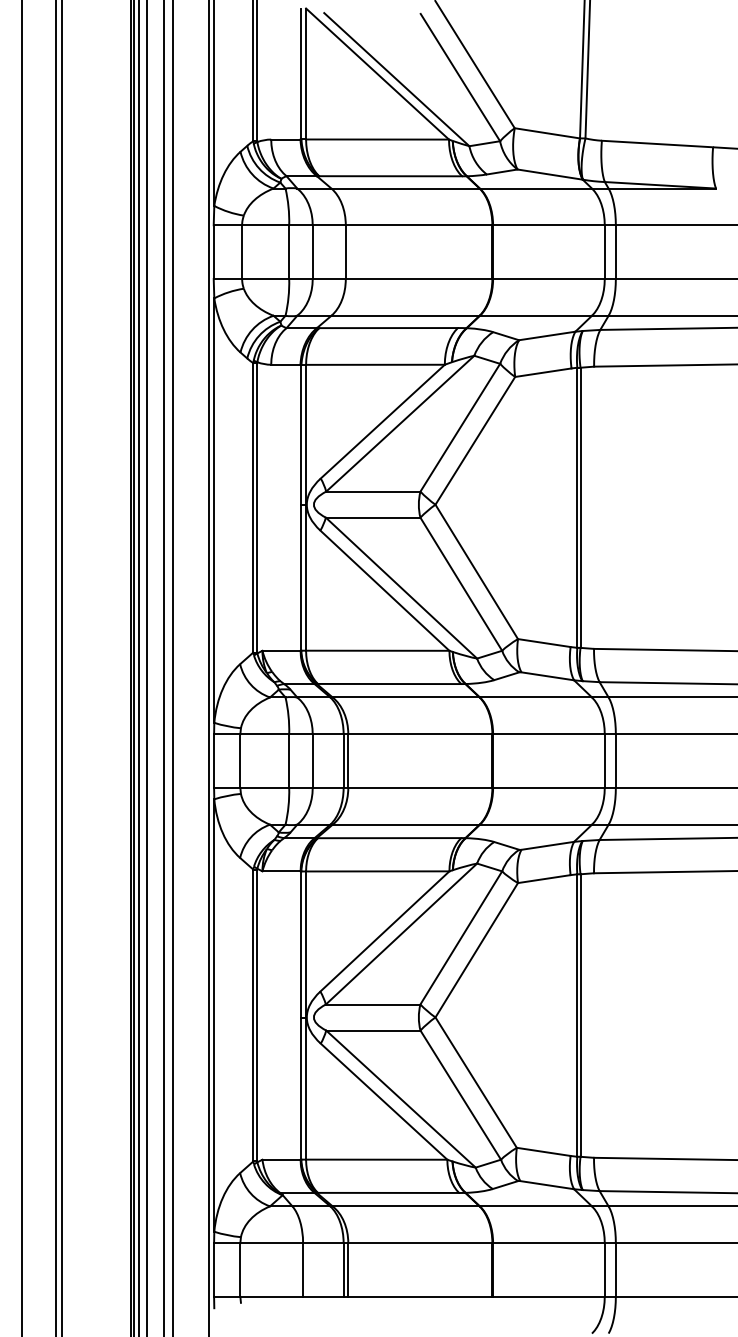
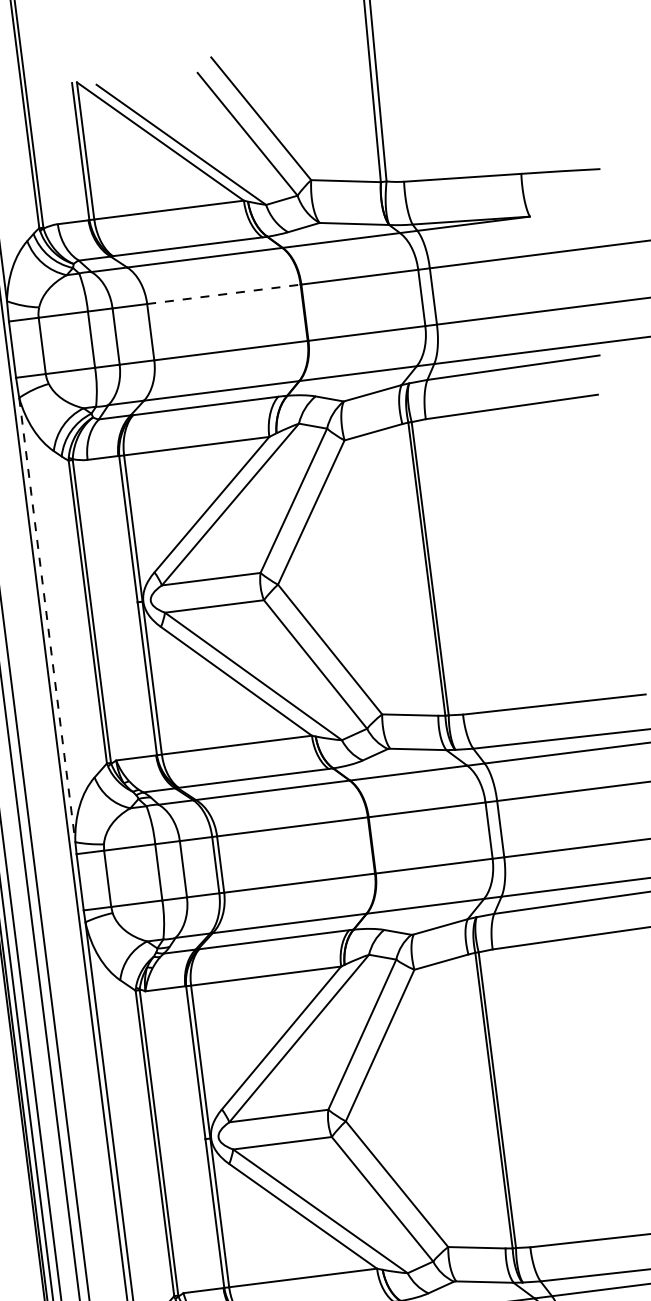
line: (419, 225) -> (224, 294), solid -> dashed
line: (214, 511) -> (47, 620), solid -> dashed

